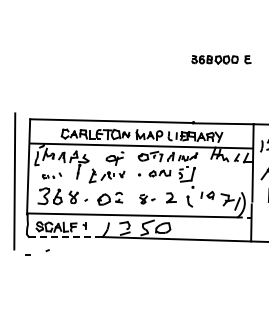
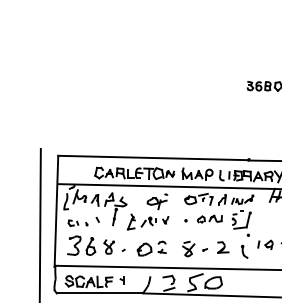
part: (51, 175) -> (83, 221), size x1.43
part: (147, 199) -> (195, 249), size x1.43
line: (65, 237) -> (99, 293), dashed -> solid

